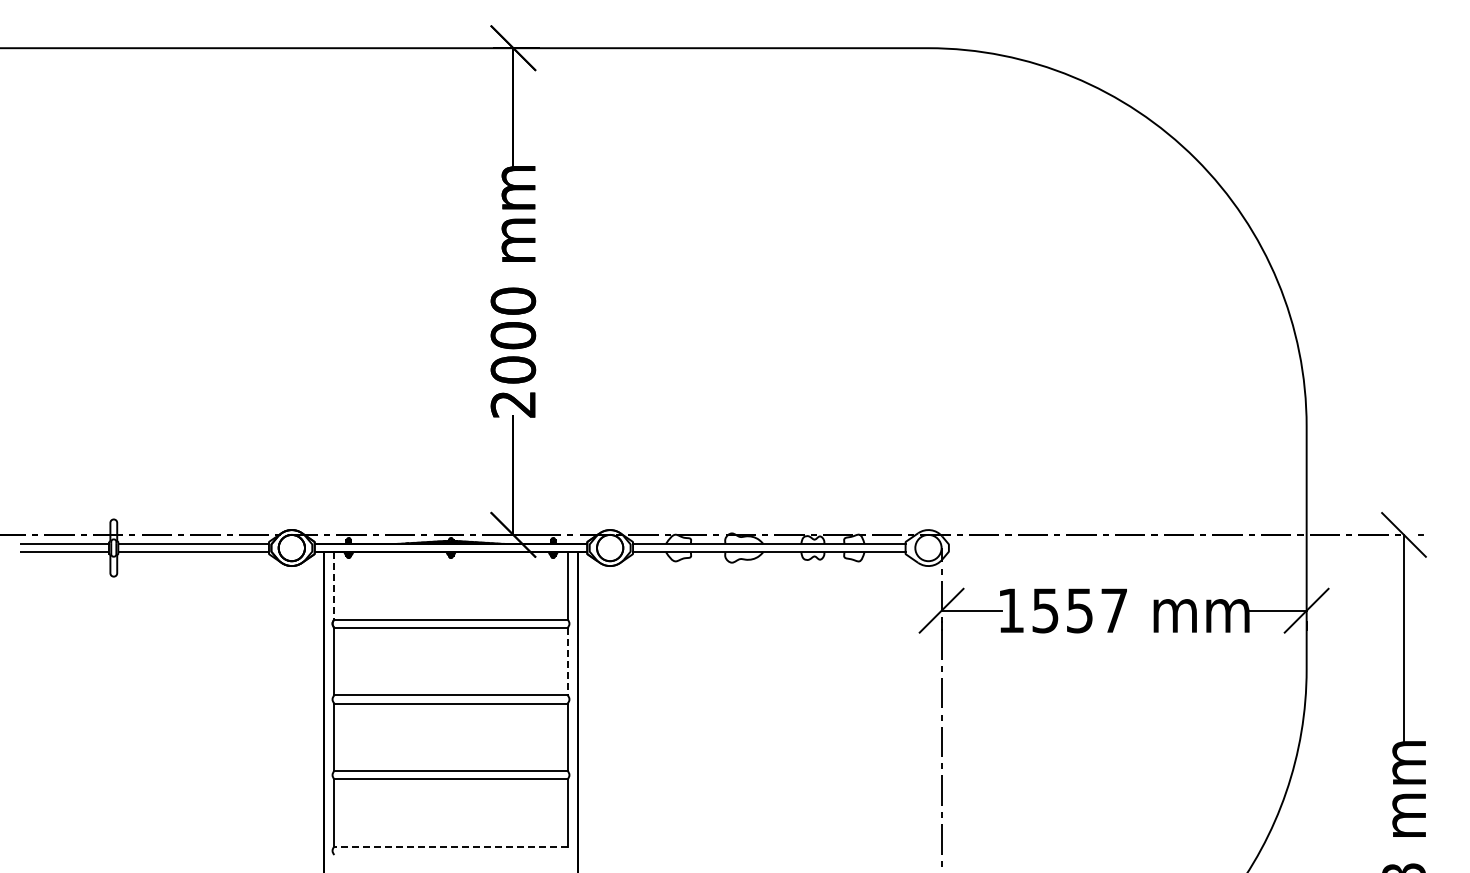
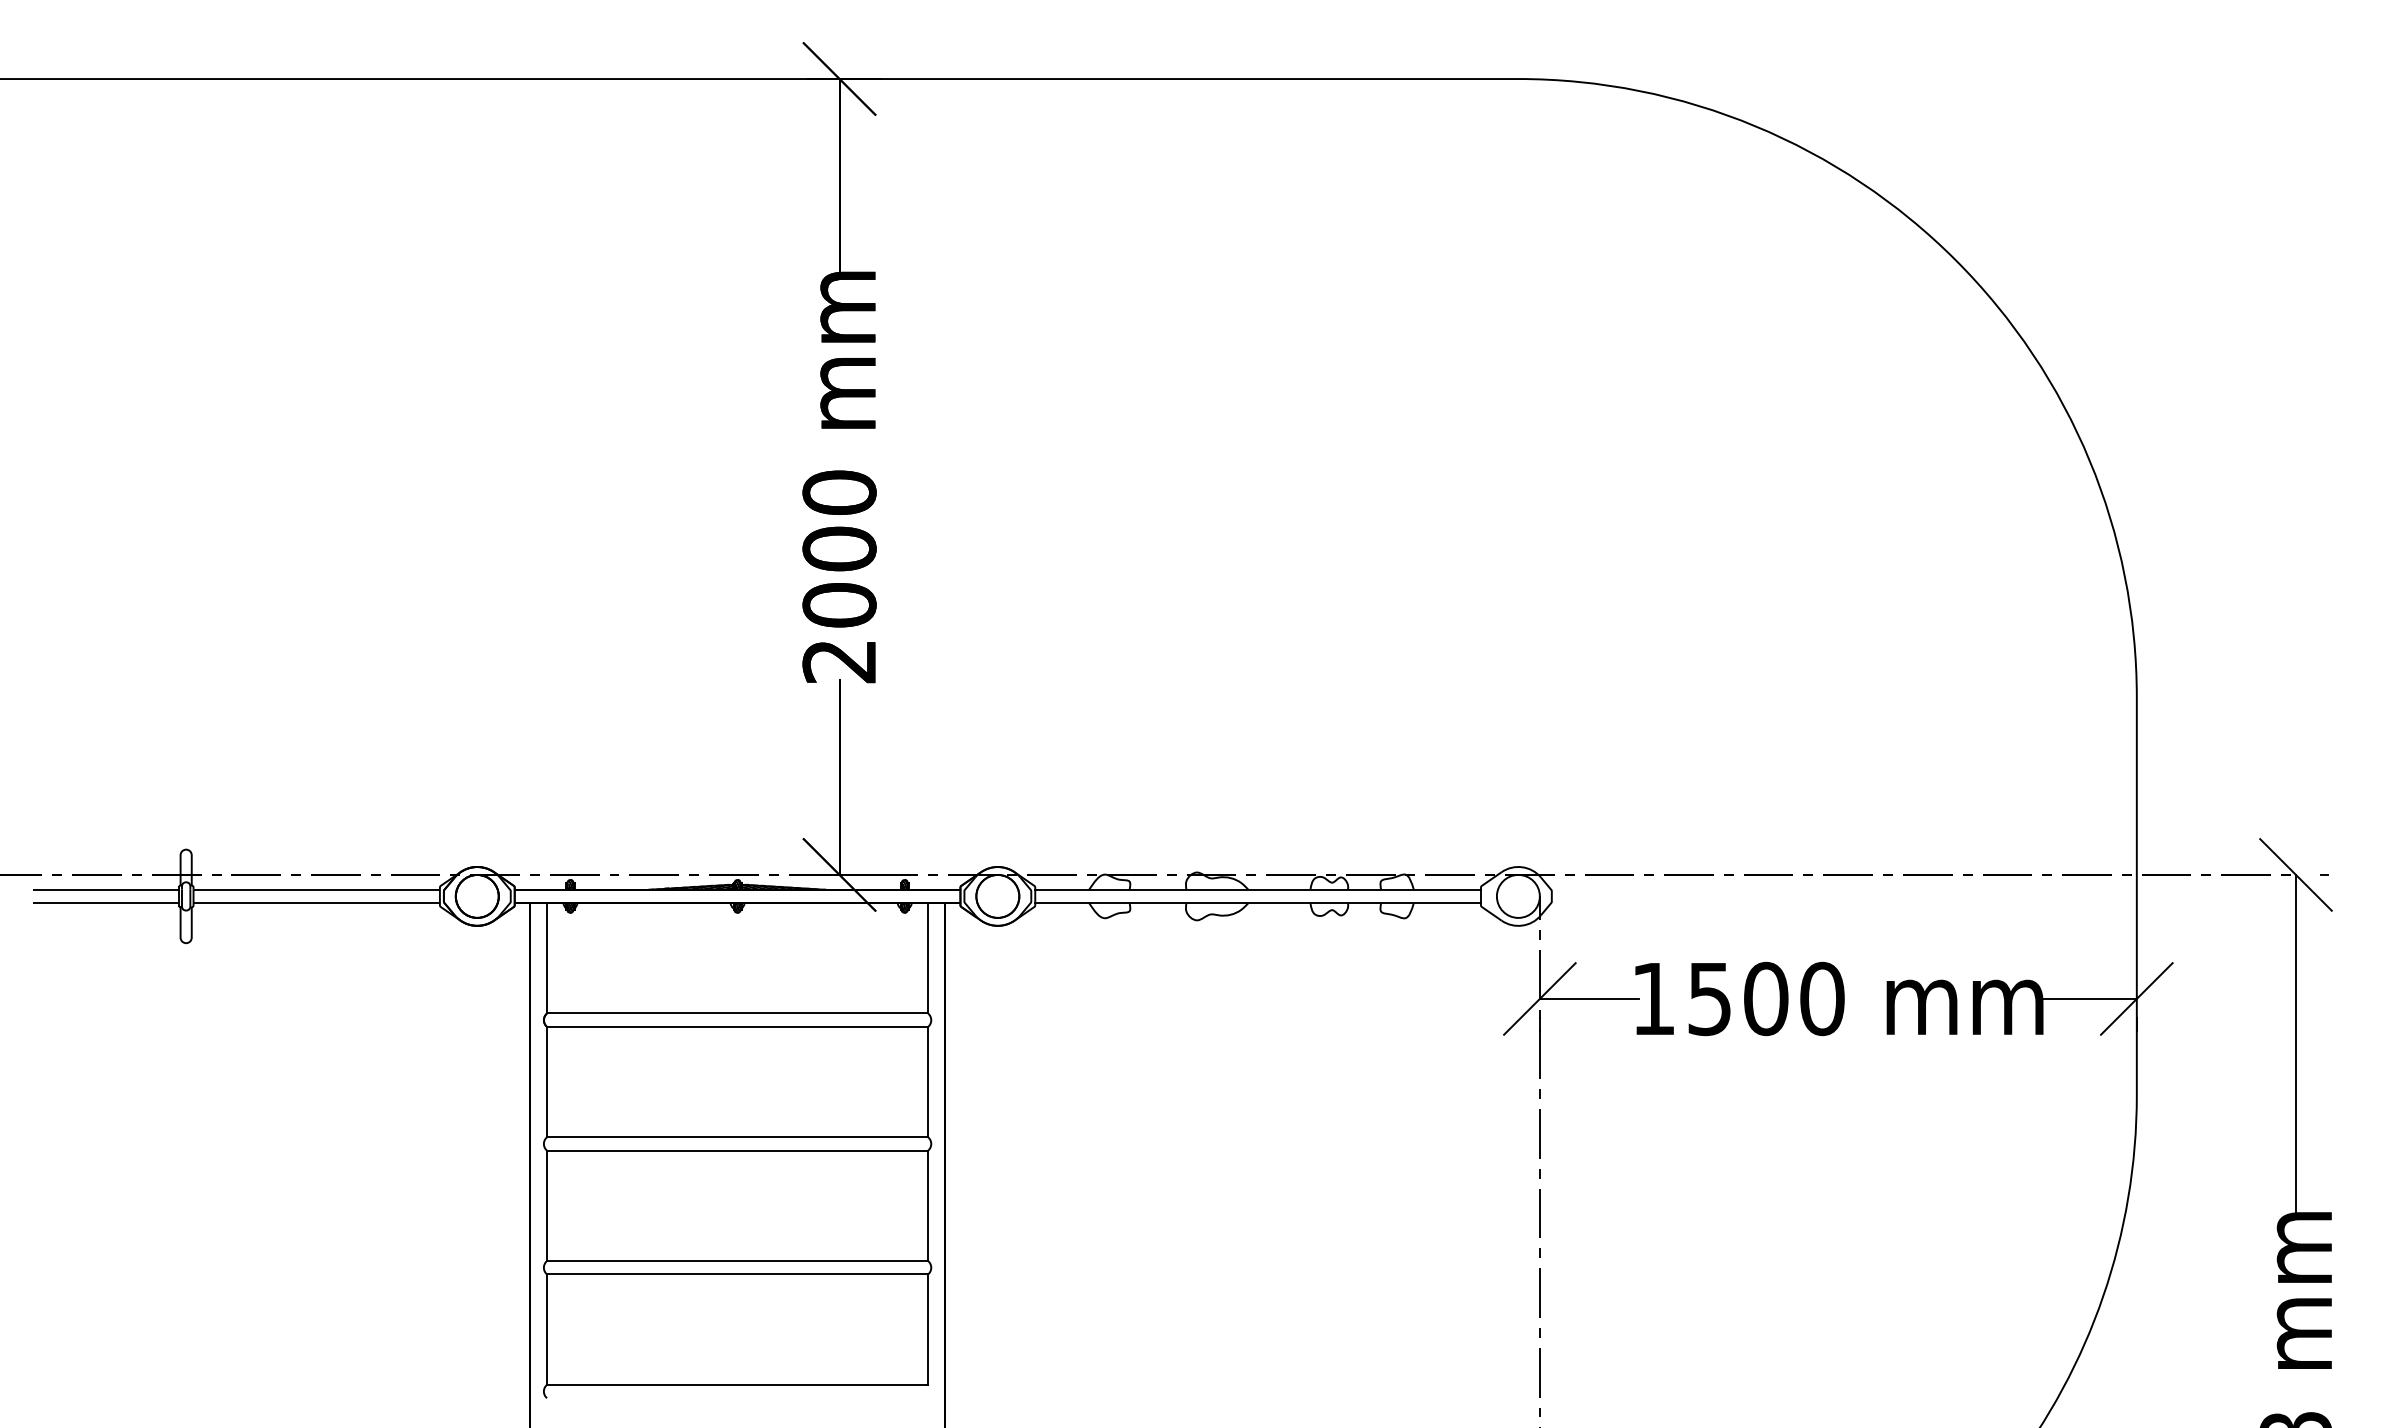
line: (334, 585) -> (547, 957), dashed -> solid
text: (1096, 610) -> (1793, 998), 1557 -> 1500
line: (567, 661) -> (928, 1081), dashed -> solid
line: (451, 846) -> (738, 1384), dashed -> solid

